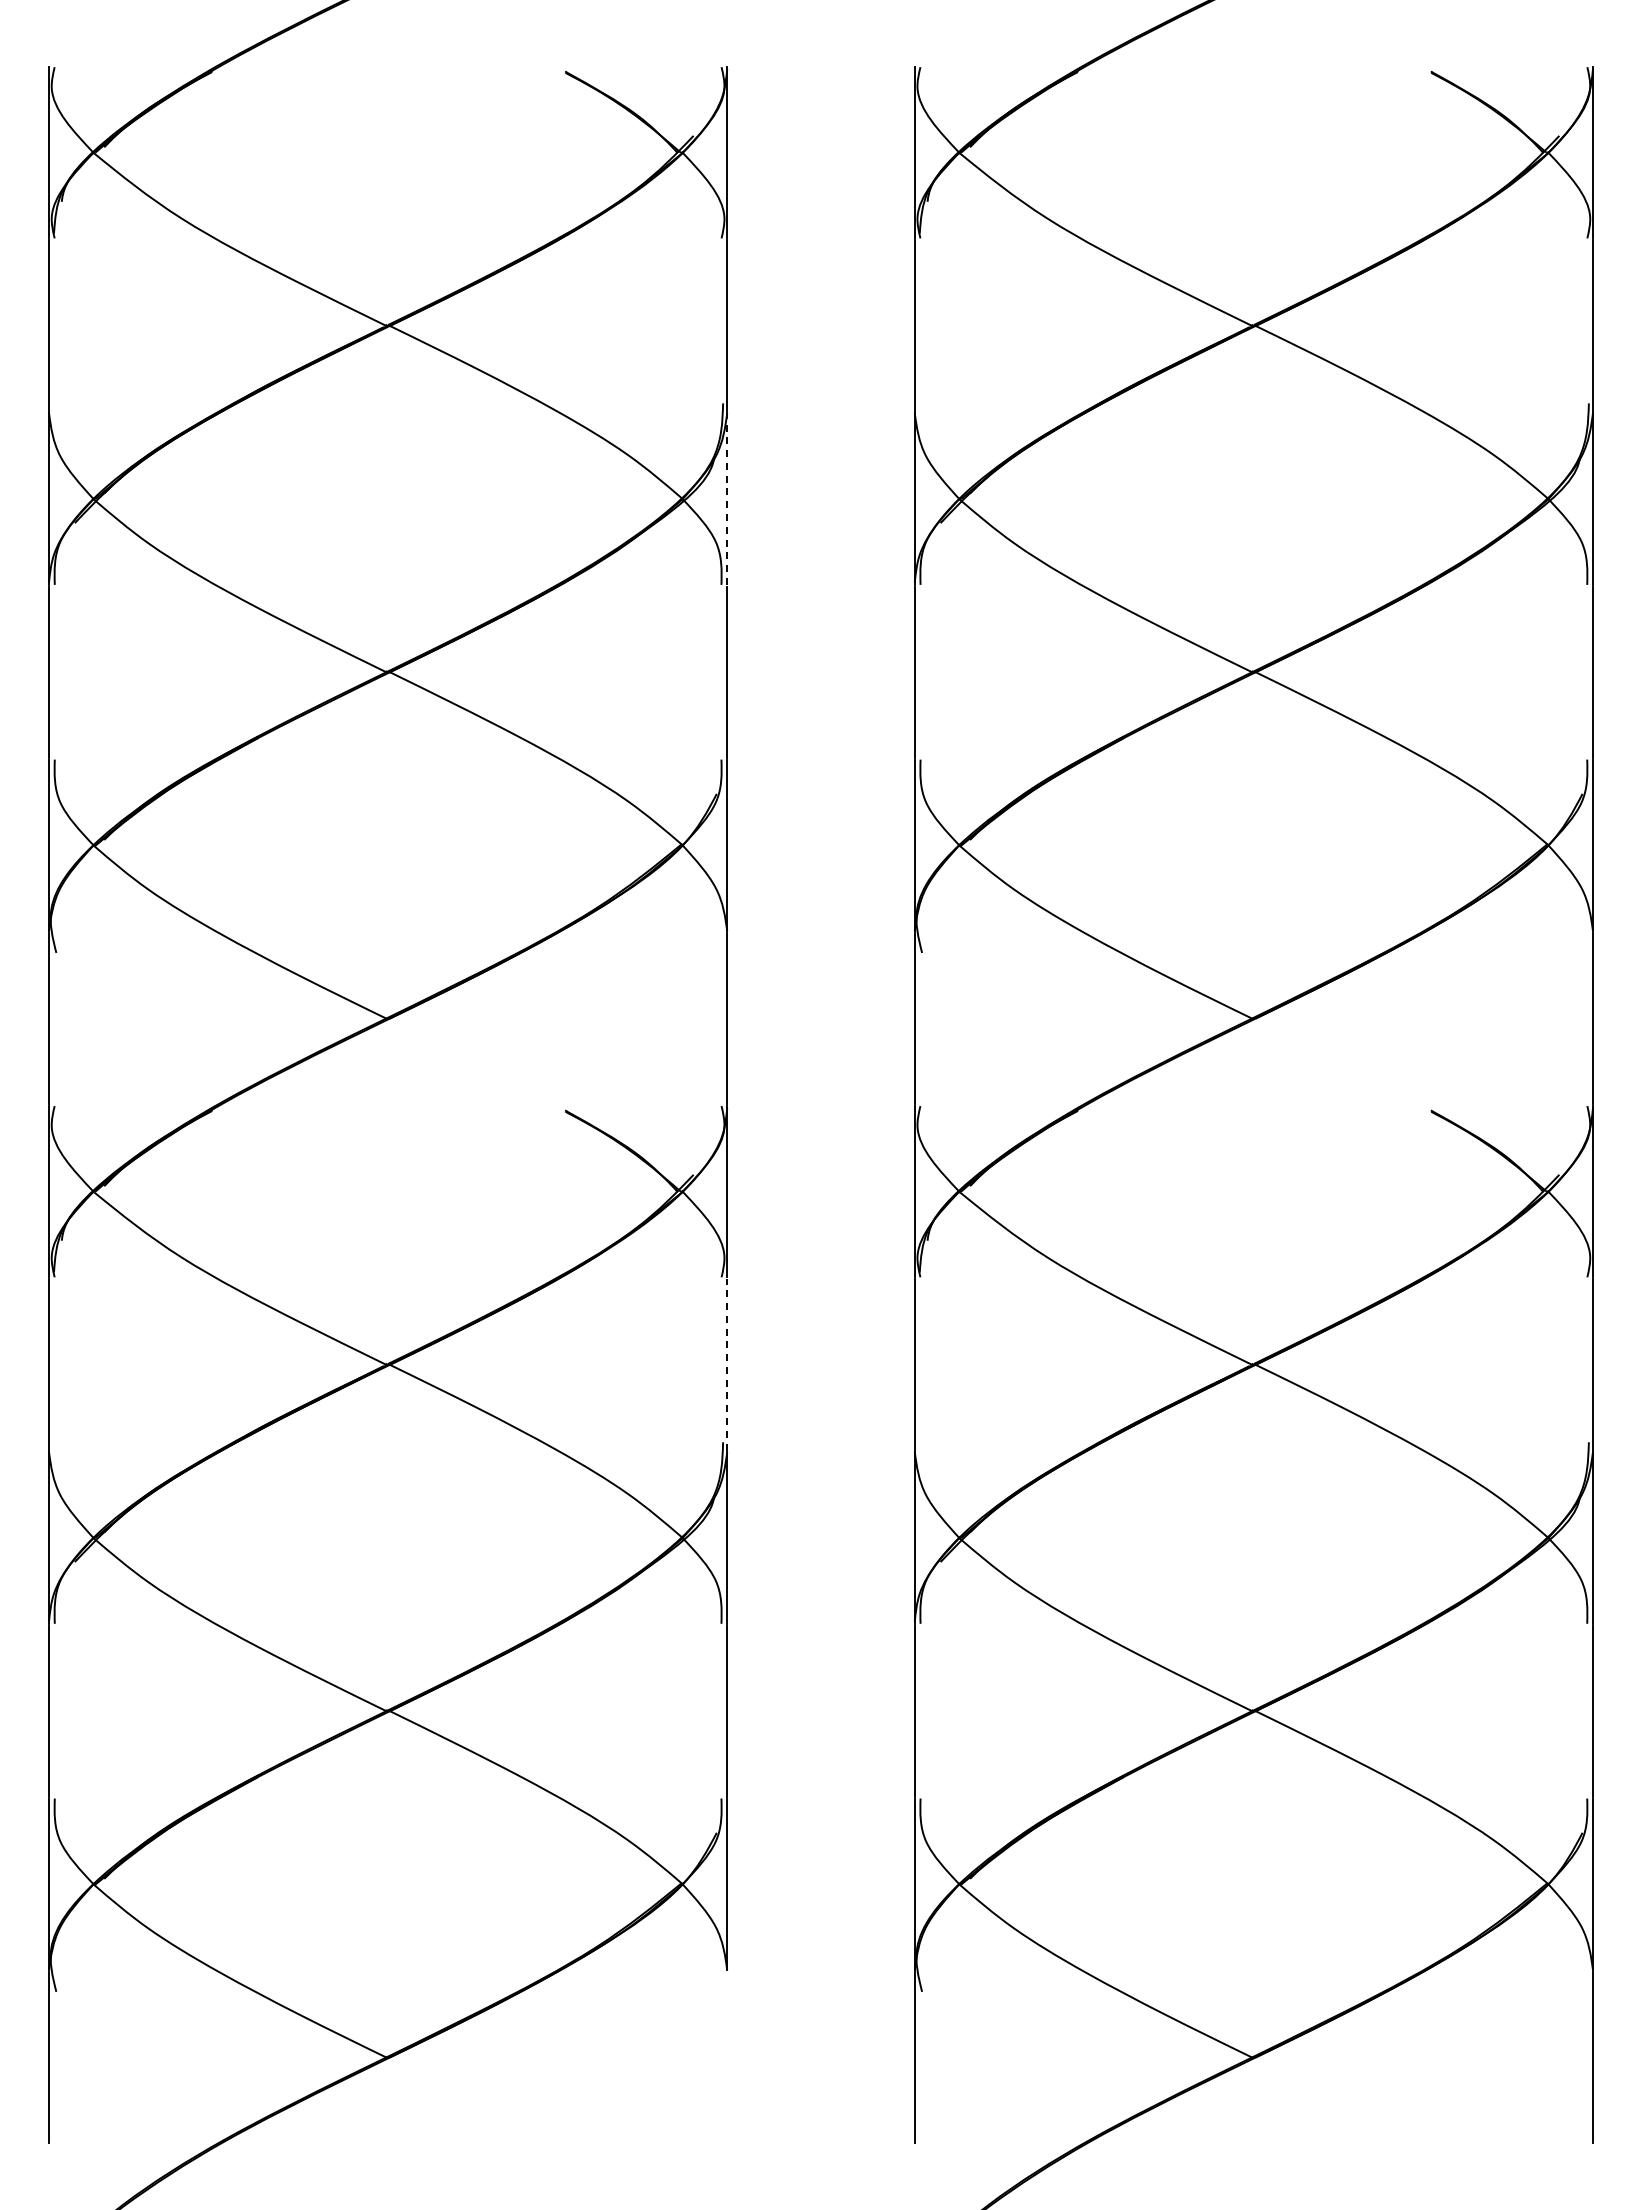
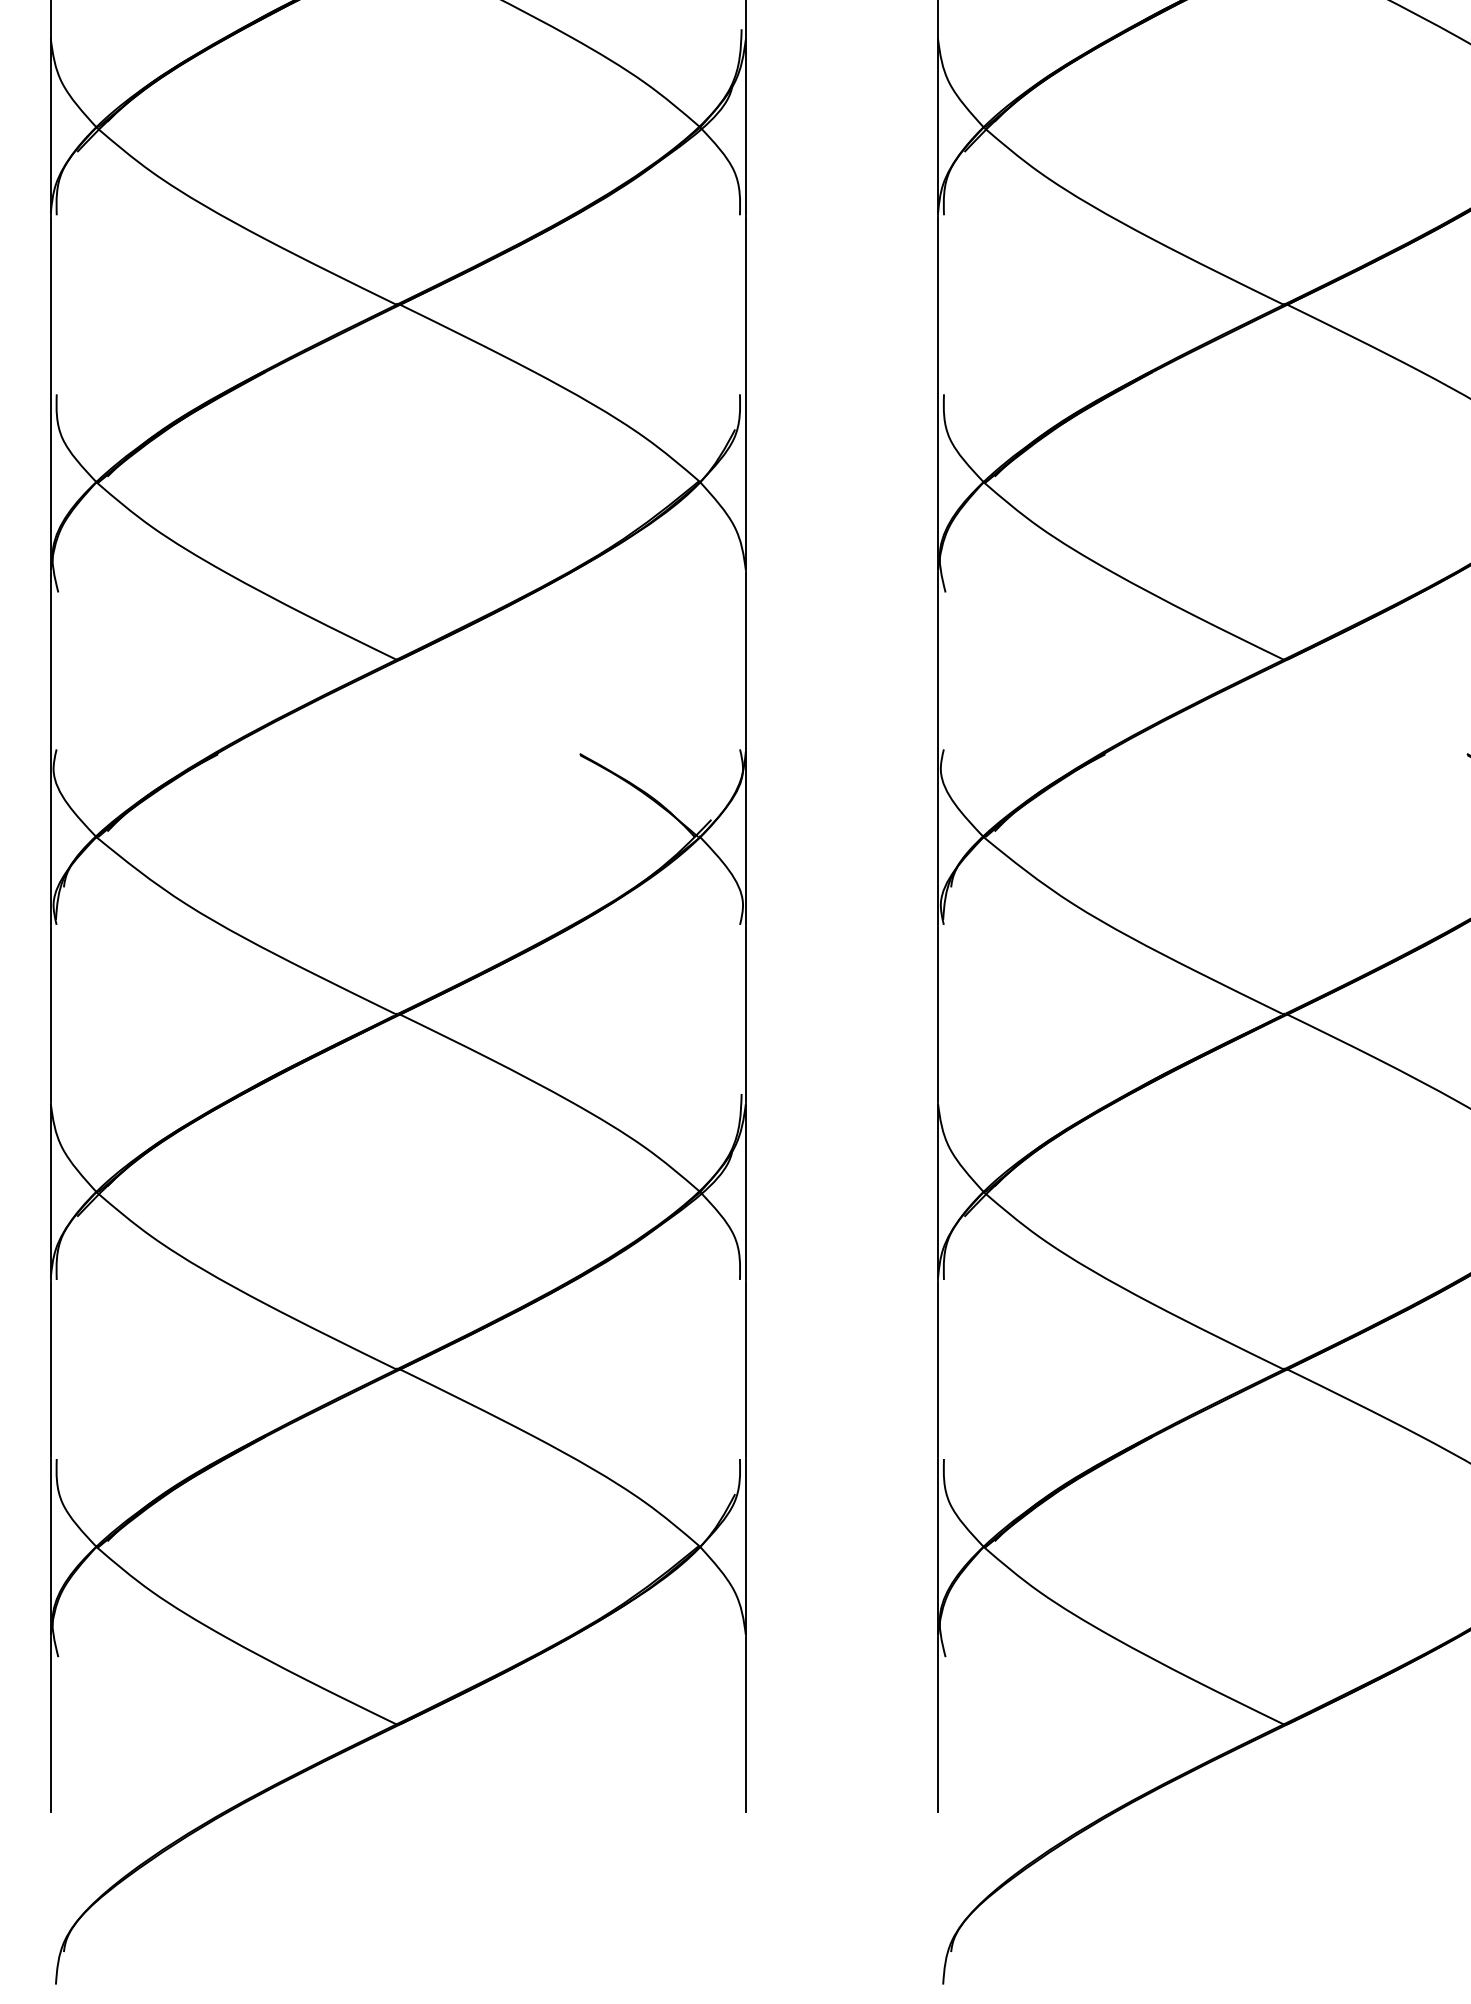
line: (727, 499) -> (746, 127), dashed -> solid
line: (727, 1364) -> (746, 1014), dashed -> solid
line: (727, 2057) -> (746, 1724), added

